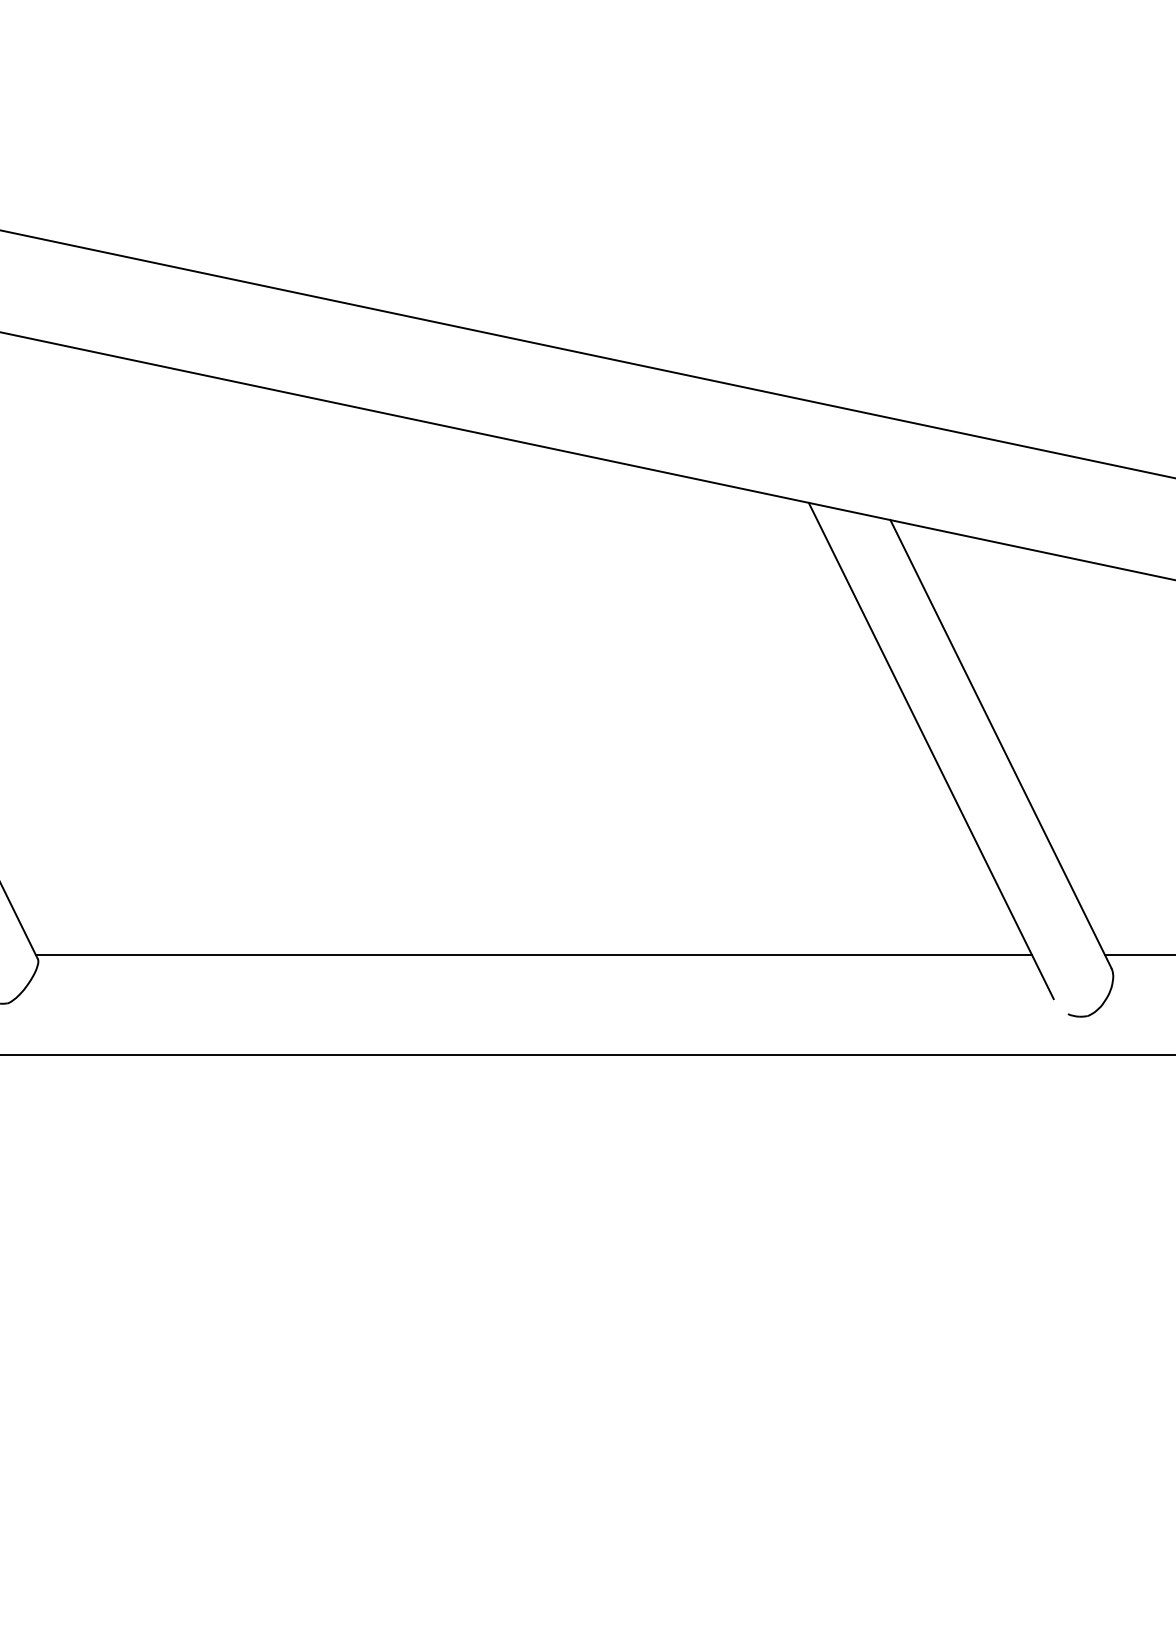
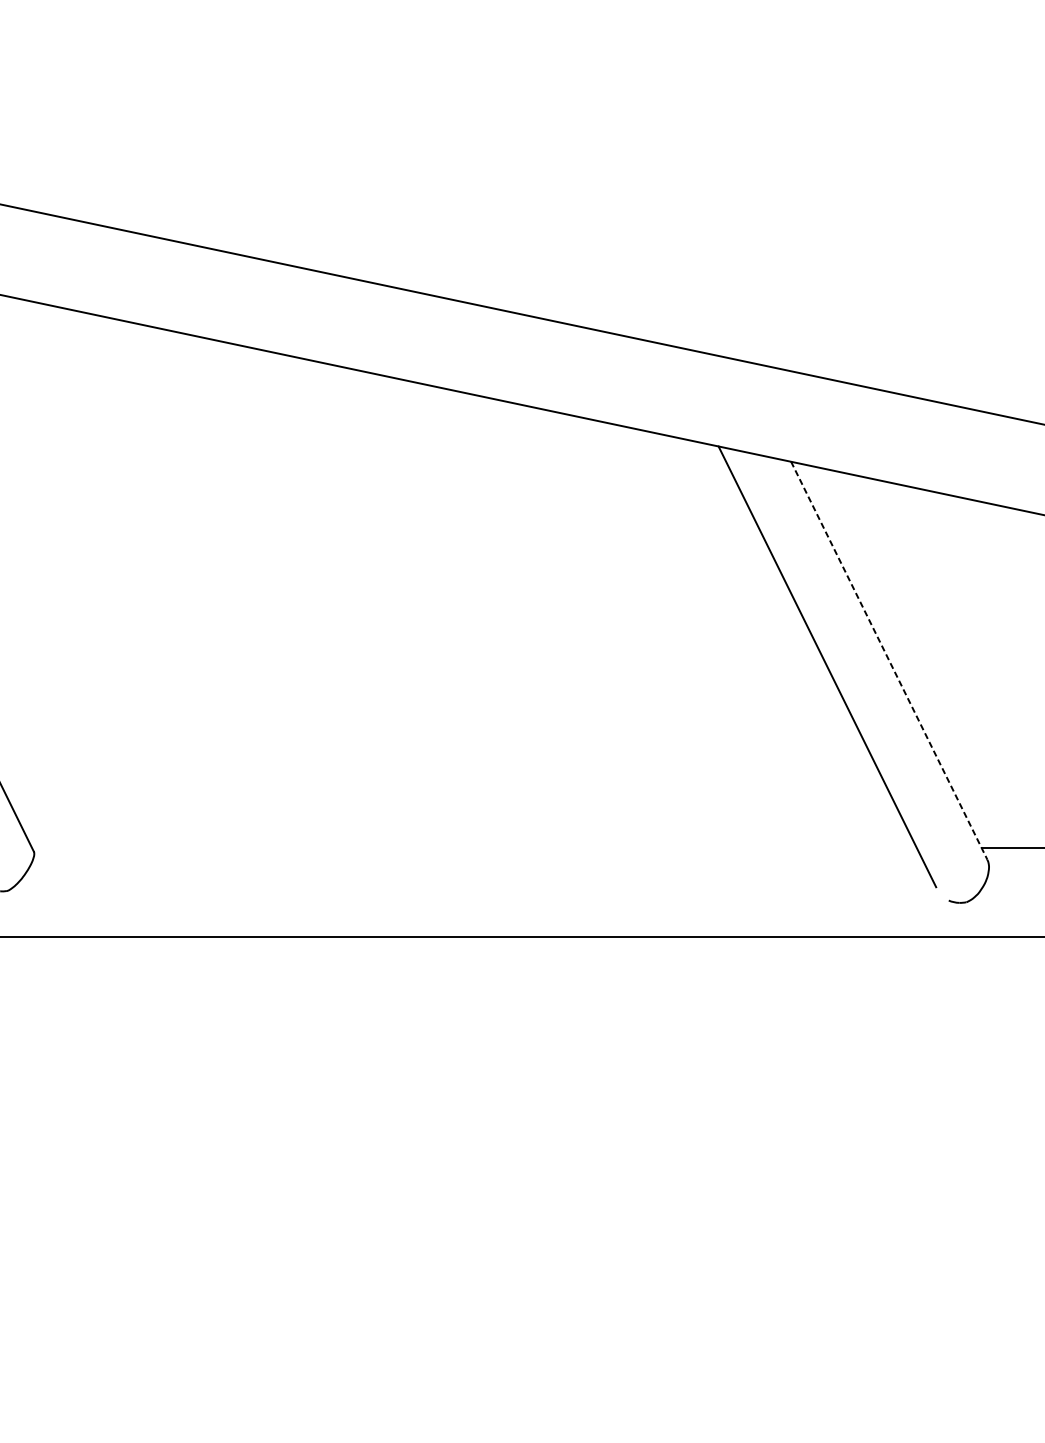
line: (1000, 744) -> (888, 661), solid -> dashed
line: (533, 955) -> (474, 848), removed

